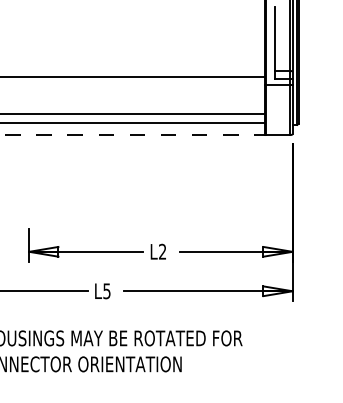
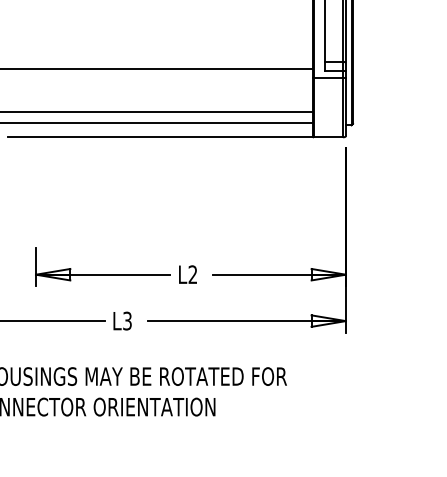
line: (135, 135) -> (160, 137), dashed -> solid
text: (107, 290) -> (127, 320), L5 -> L3

